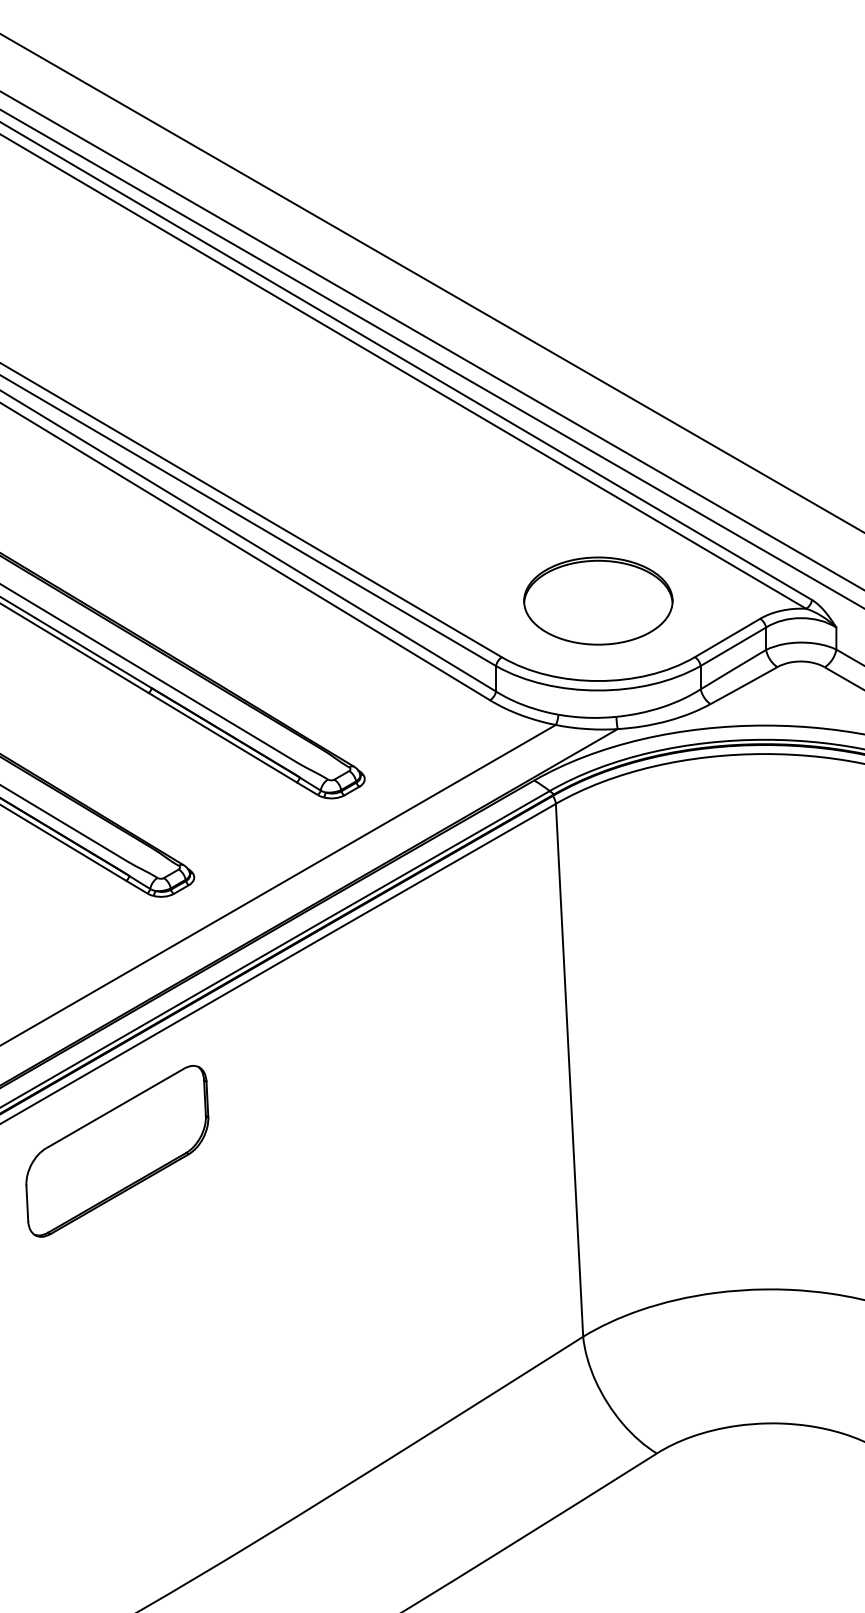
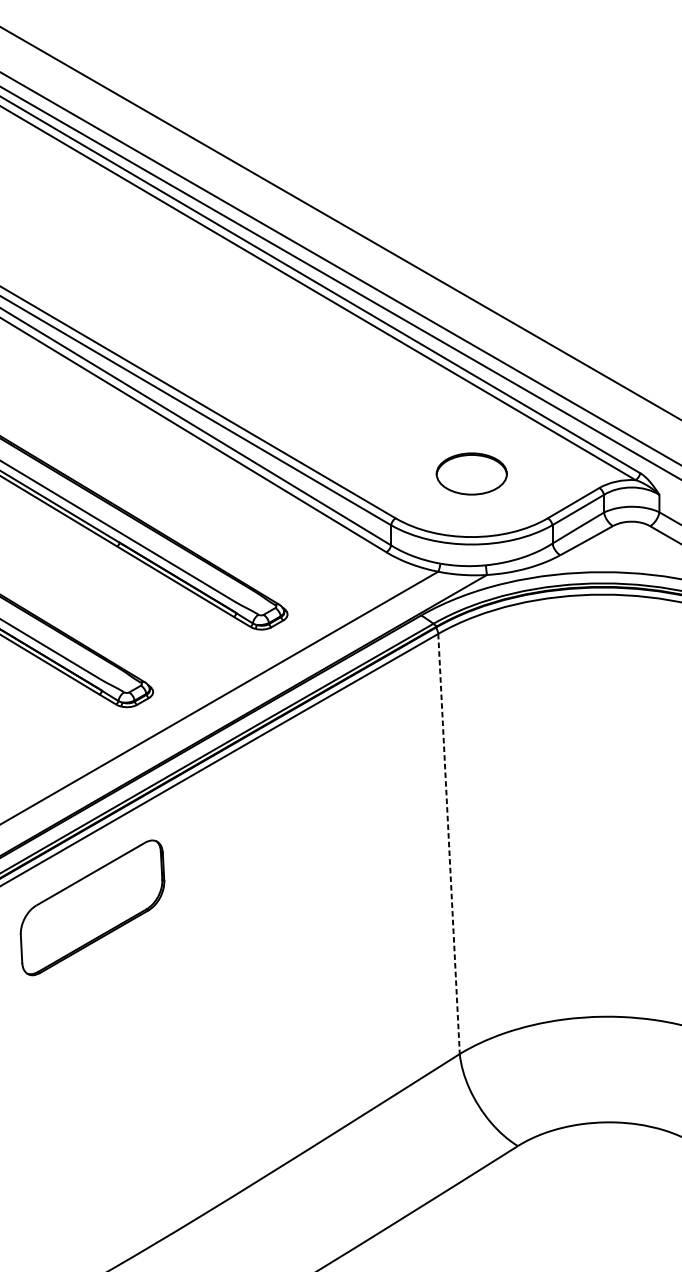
part: (598, 600) -> (471, 473), size x0.6
line: (569, 1070) -> (449, 844), solid -> dashed

